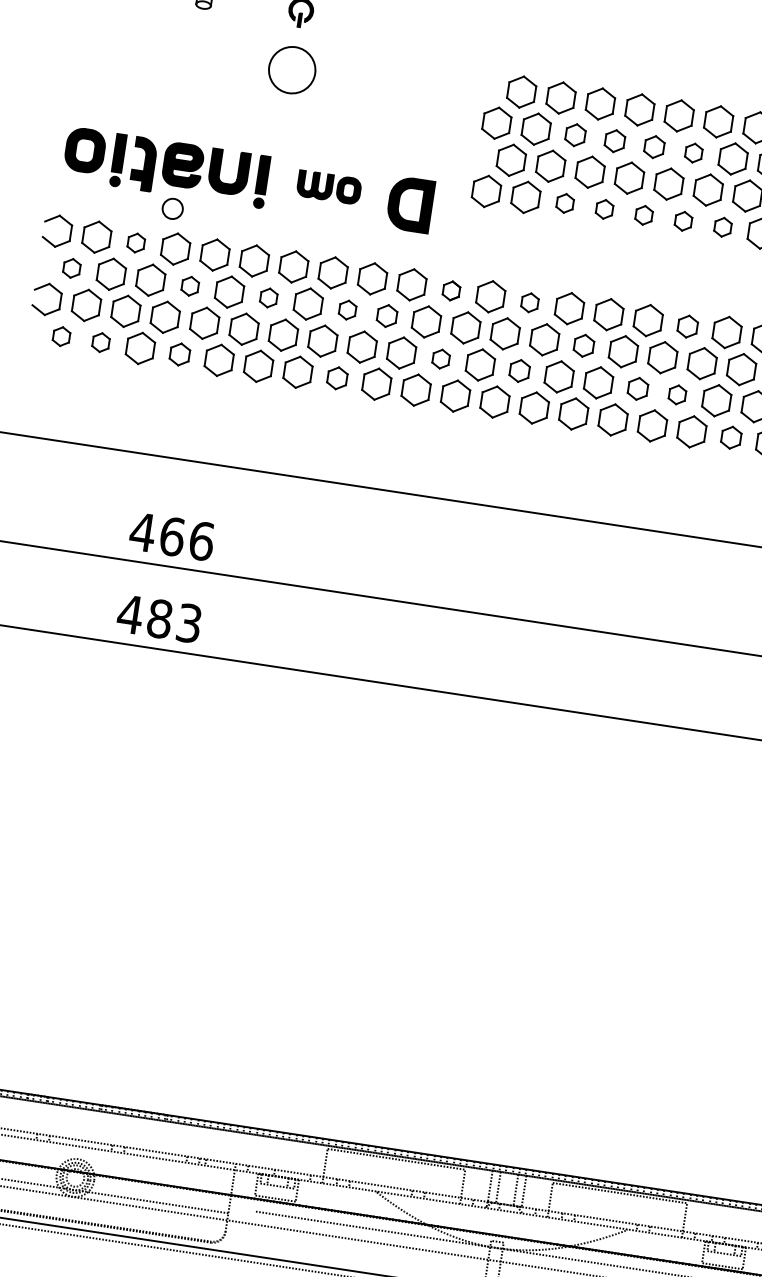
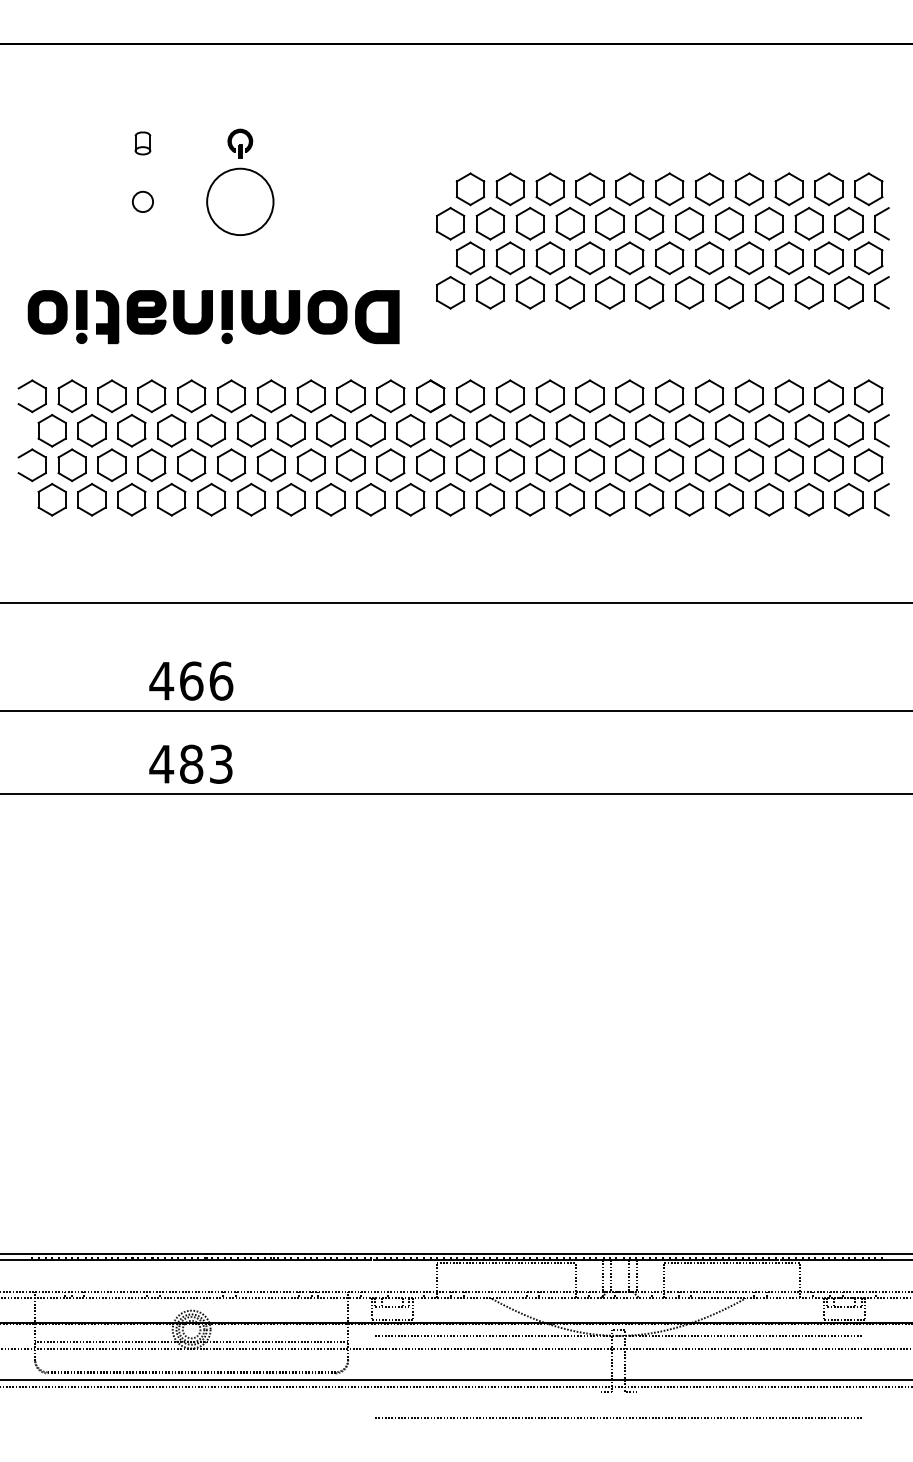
circle: (292, 69) -> (240, 201), size x1.43
part: (574, 134) -> (529, 223), size x1.43
part: (614, 140) -> (569, 223), size x1.43
part: (654, 146) -> (609, 223), size x1.43
part: (693, 152) -> (649, 223), size x1.67
part: (329, 187) -> (294, 312), size x1.67
part: (564, 203) -> (529, 292), size x1.67
circle: (172, 208) -> (142, 201), moved
part: (604, 208) -> (569, 292), size x1.67
part: (643, 214) -> (609, 292), size x1.67
part: (683, 220) -> (649, 292), size x1.67
part: (722, 226) -> (689, 292), size x1.67
part: (135, 242) -> (111, 395), size x1.67
part: (71, 267) -> (51, 430), size x1.67
part: (189, 285) -> (171, 430), size x1.67
part: (451, 291) -> (430, 396), size x1.67
part: (268, 297) -> (250, 430), size x1.67
part: (529, 302) -> (509, 396), size x1.67
part: (347, 309) -> (330, 430), size x1.67
part: (386, 315) -> (370, 430), size x1.43
part: (687, 326) -> (669, 396), size x1.43
part: (61, 336) -> (51, 499), size x1.67
part: (100, 342) -> (91, 499), size x1.67
part: (583, 345) -> (569, 430), size x1.43
part: (179, 354) -> (171, 499), size x1.43
part: (440, 359) -> (430, 465), size x1.67
part: (518, 371) -> (509, 465), size x1.43
part: (336, 377) -> (330, 499), size x1.43
part: (637, 389) -> (629, 465), size x1.43
part: (677, 394) -> (669, 465), size x1.67
part: (731, 437) -> (729, 499), size x1.43

